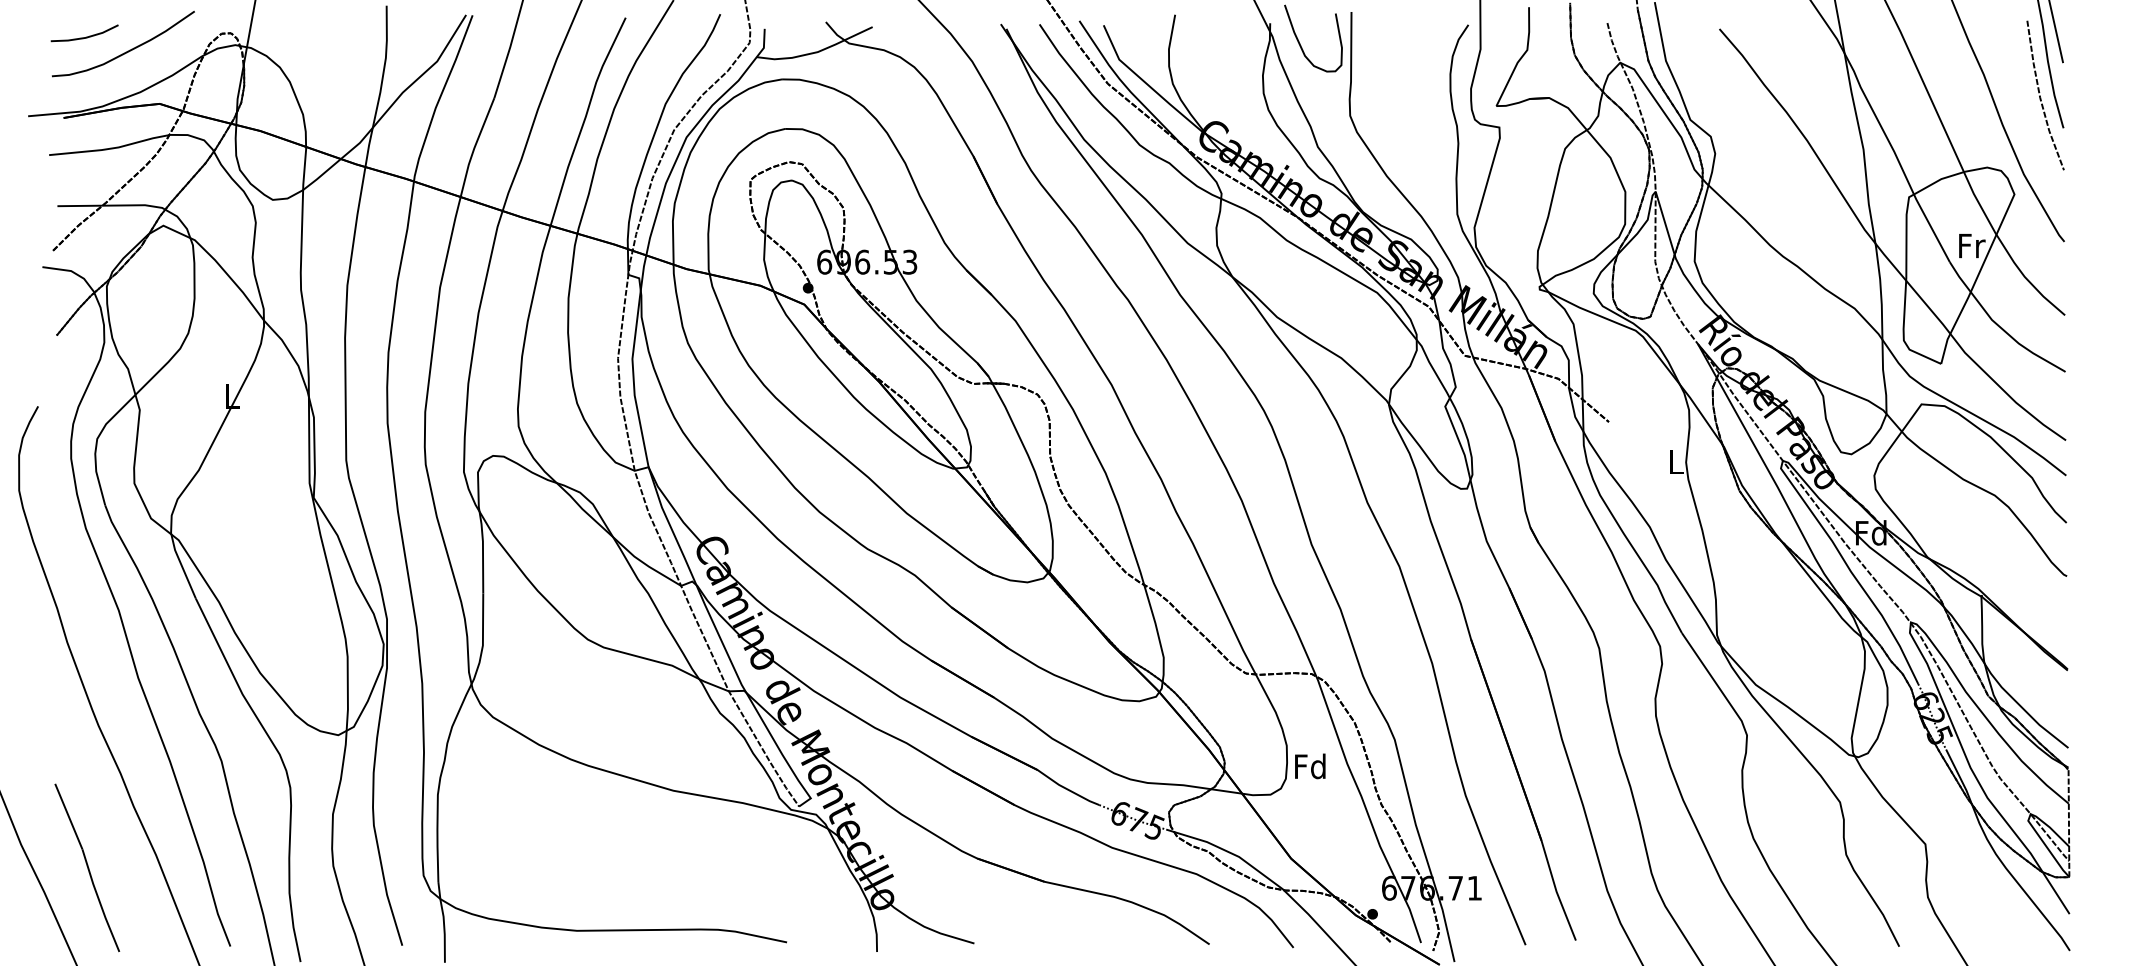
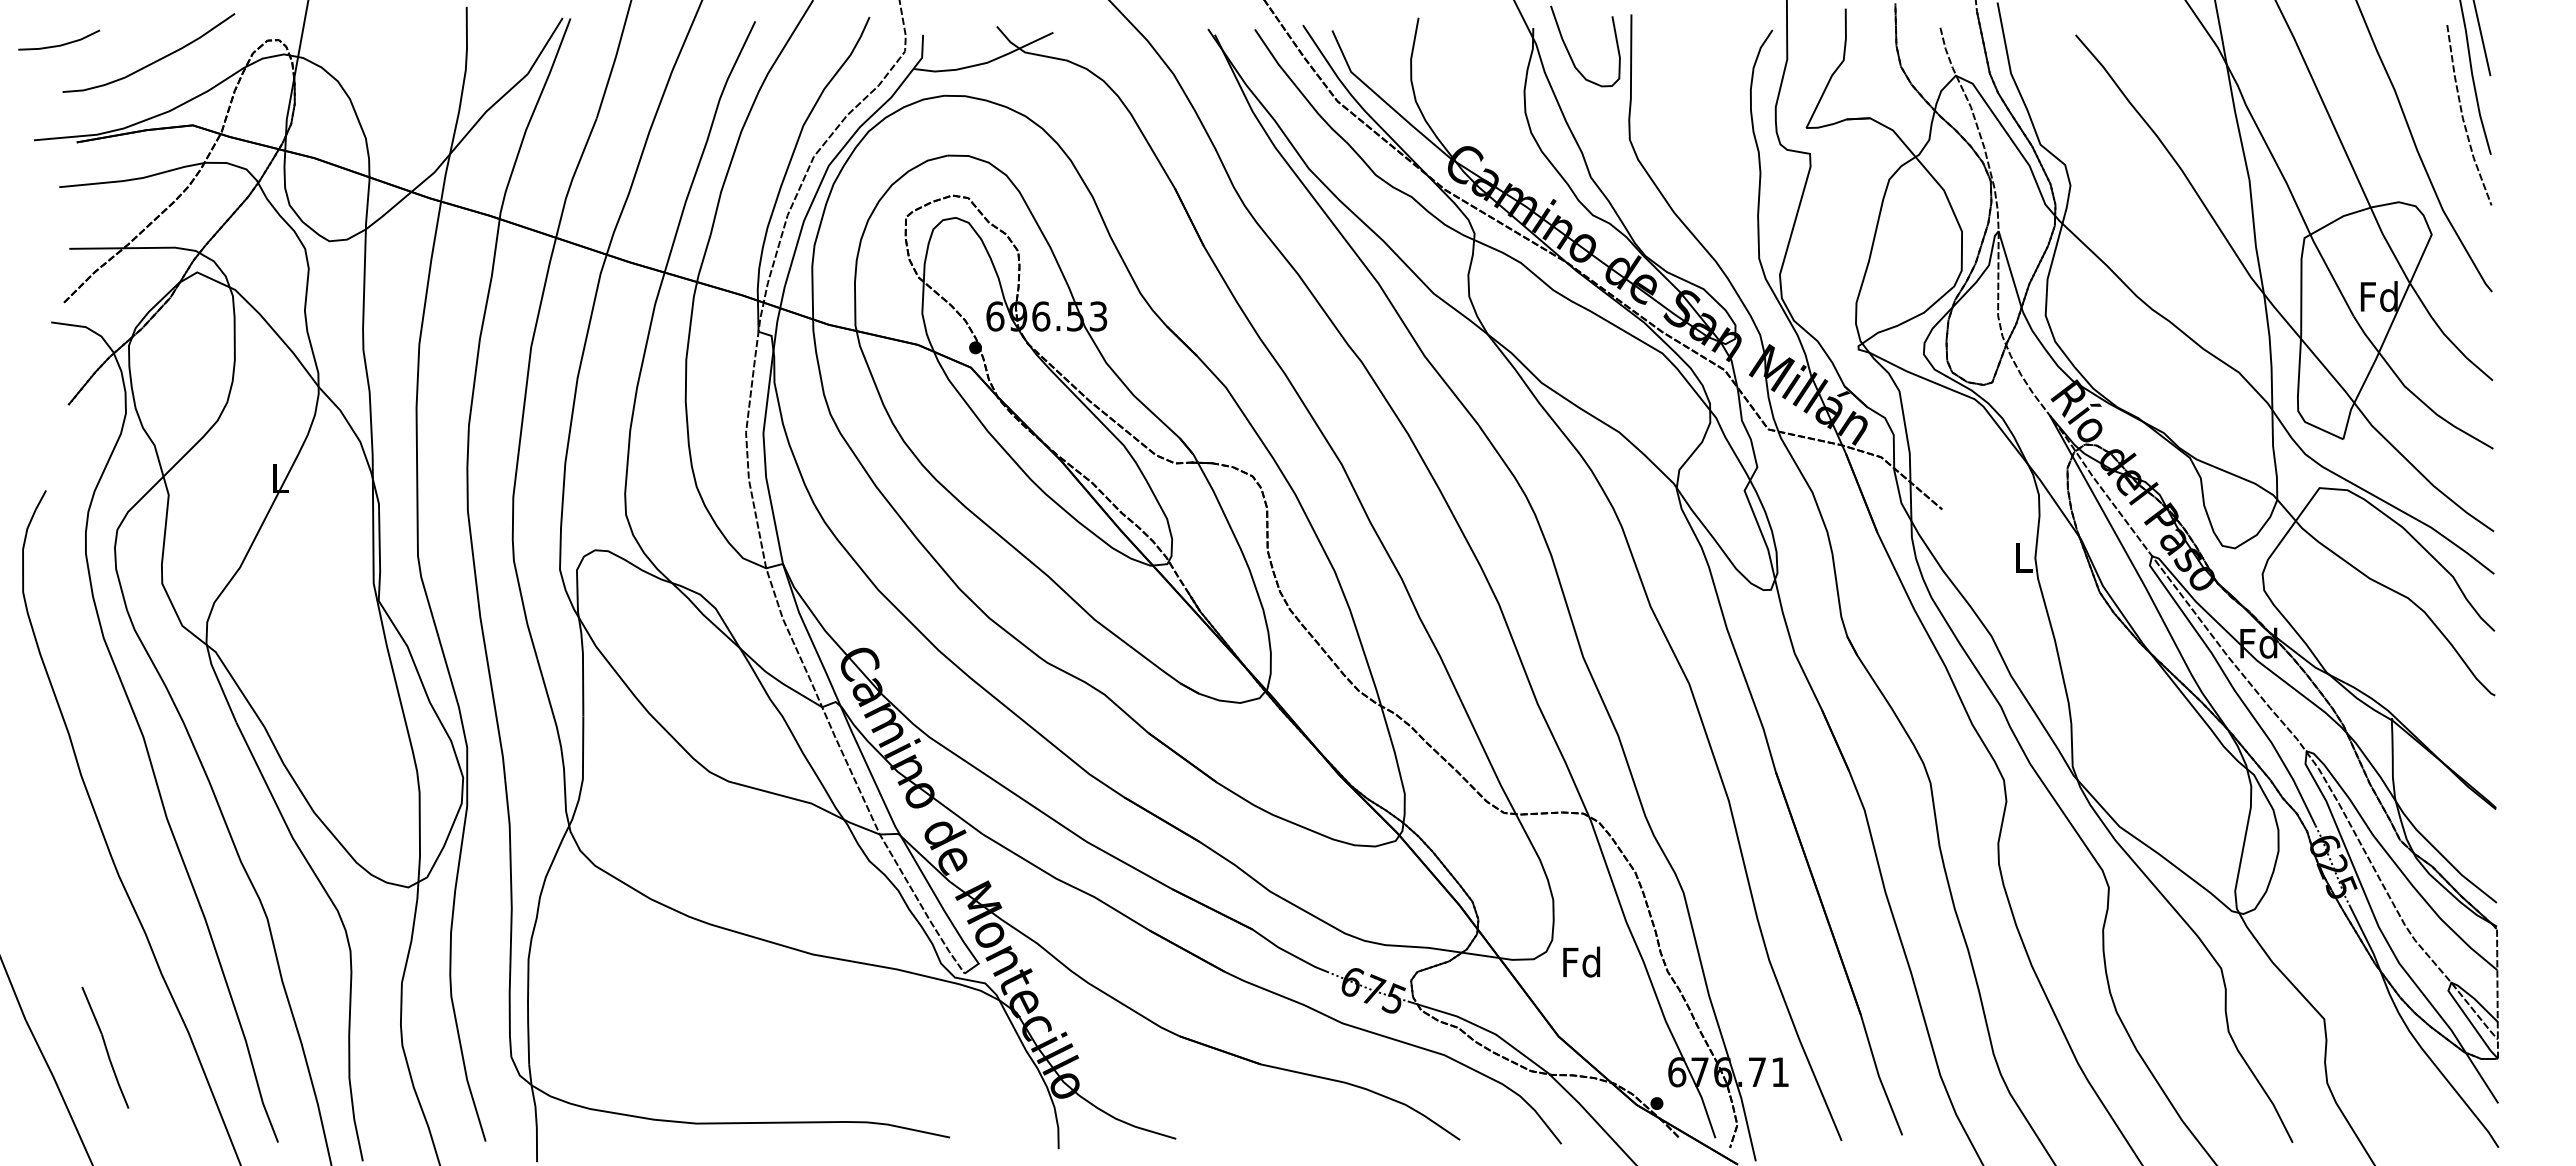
line: (84, 36) -> (59, 44), moved
text: (1970, 245) -> (2378, 296), Fr -> Fd
text: (1310, 765) -> (1581, 961), moved
part: (87, 867) -> (105, 1047), size x0.6

